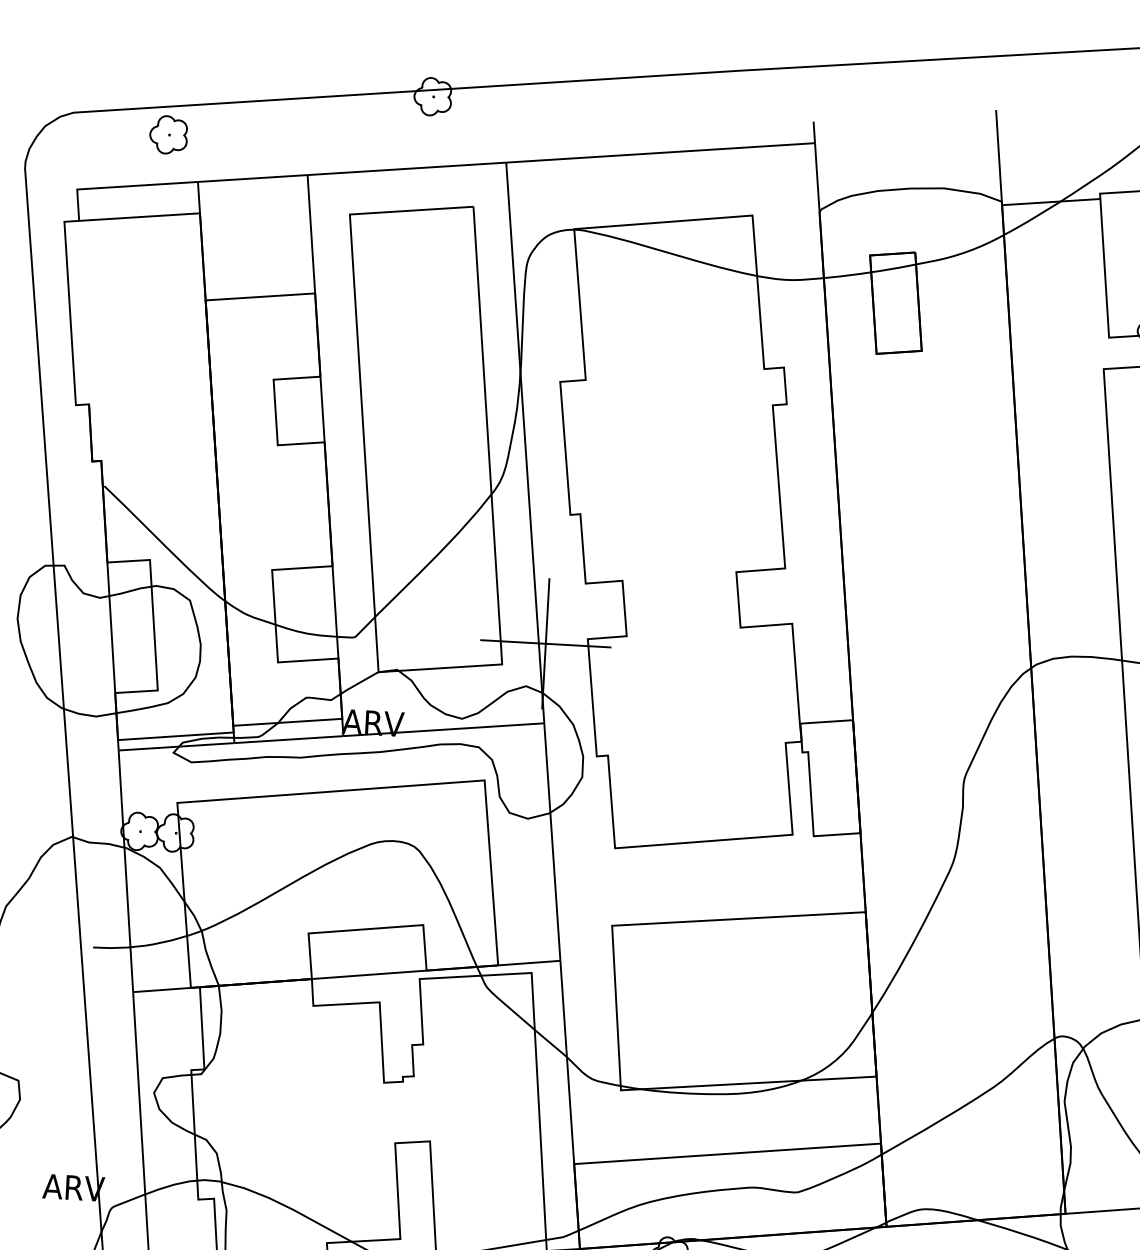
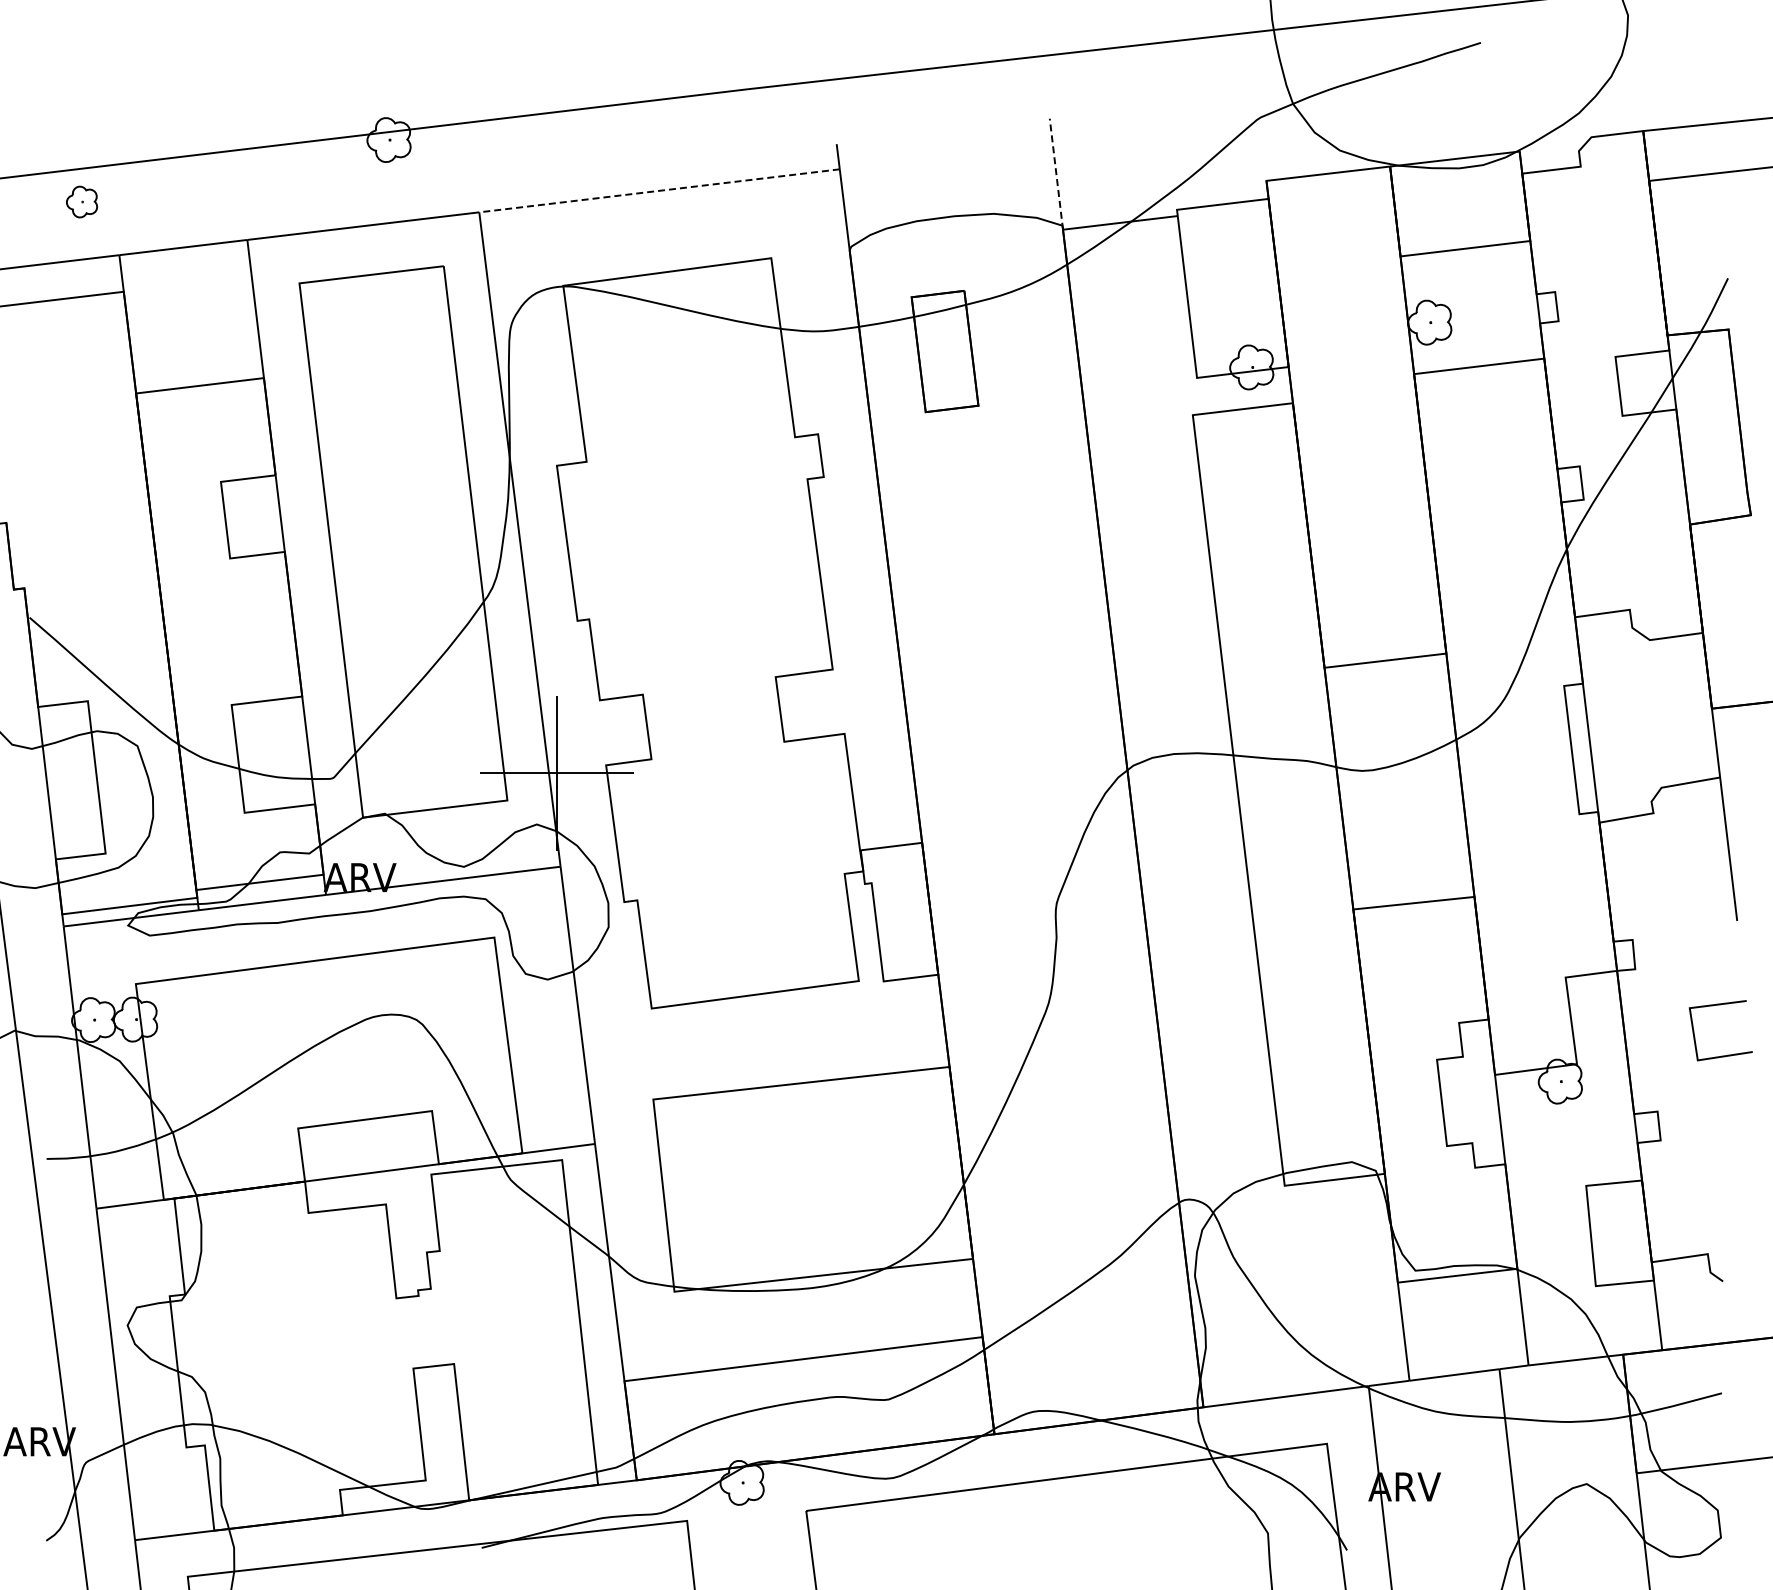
part: (168, 134) -> (81, 201), size x0.7
line: (660, 152) -> (659, 190), solid -> dashed
line: (999, 158) -> (1056, 175), solid -> dashed

